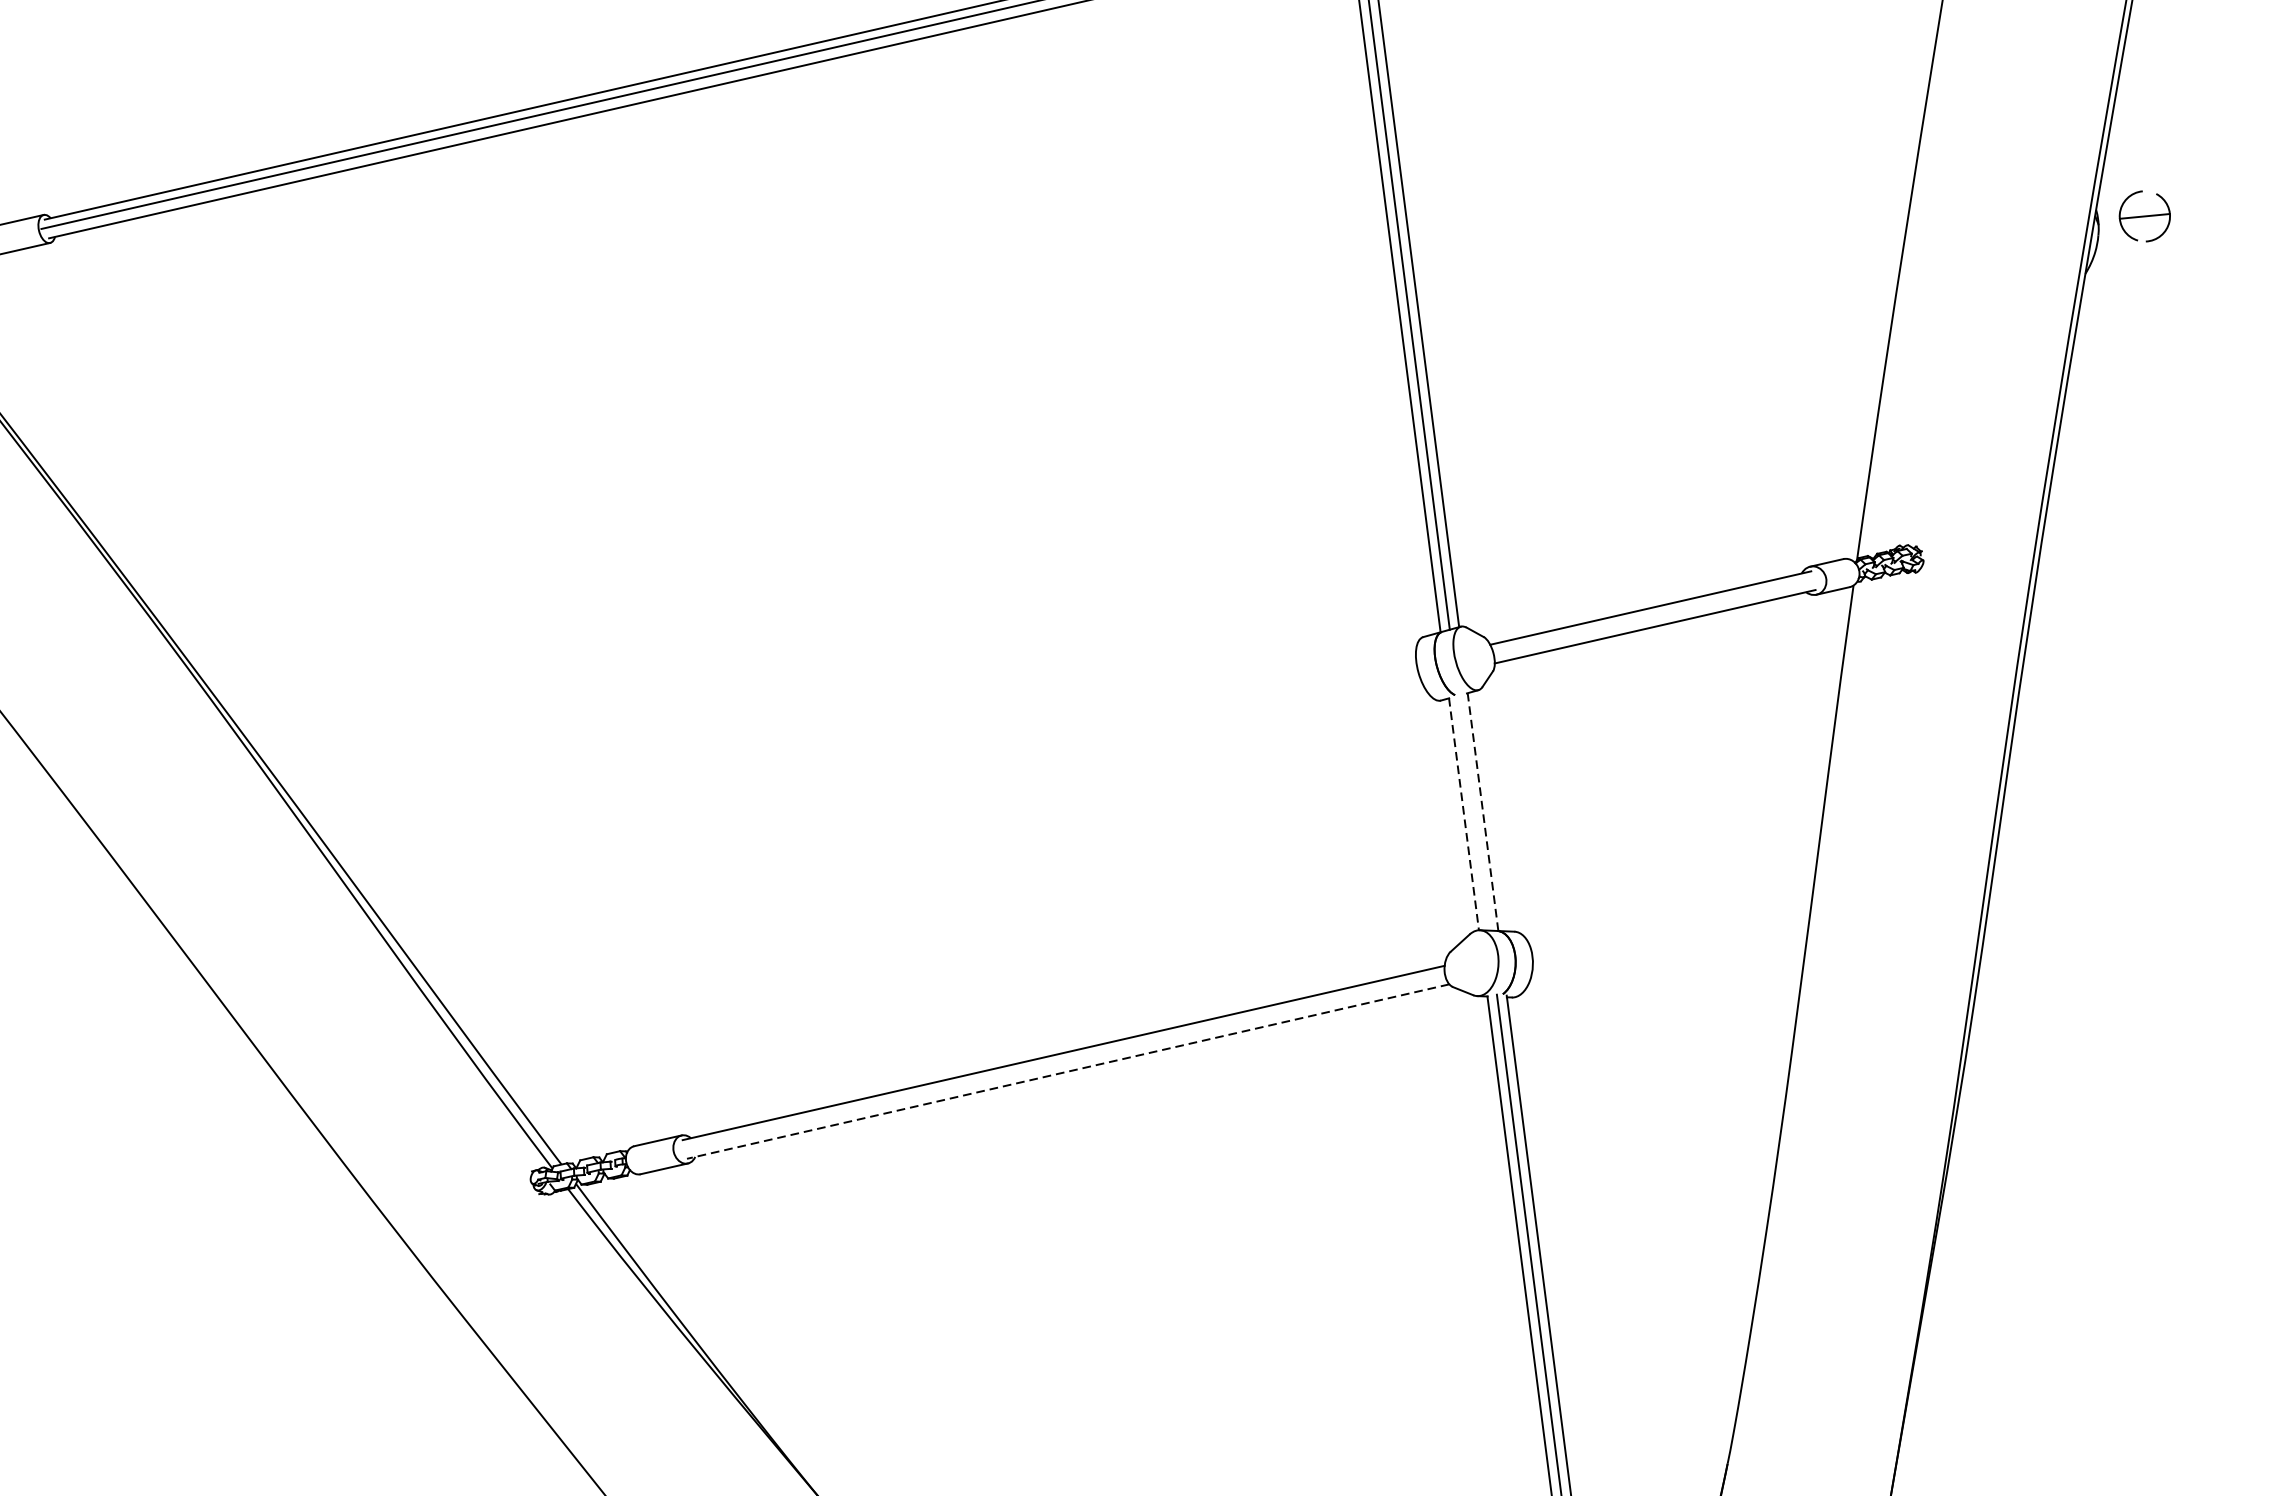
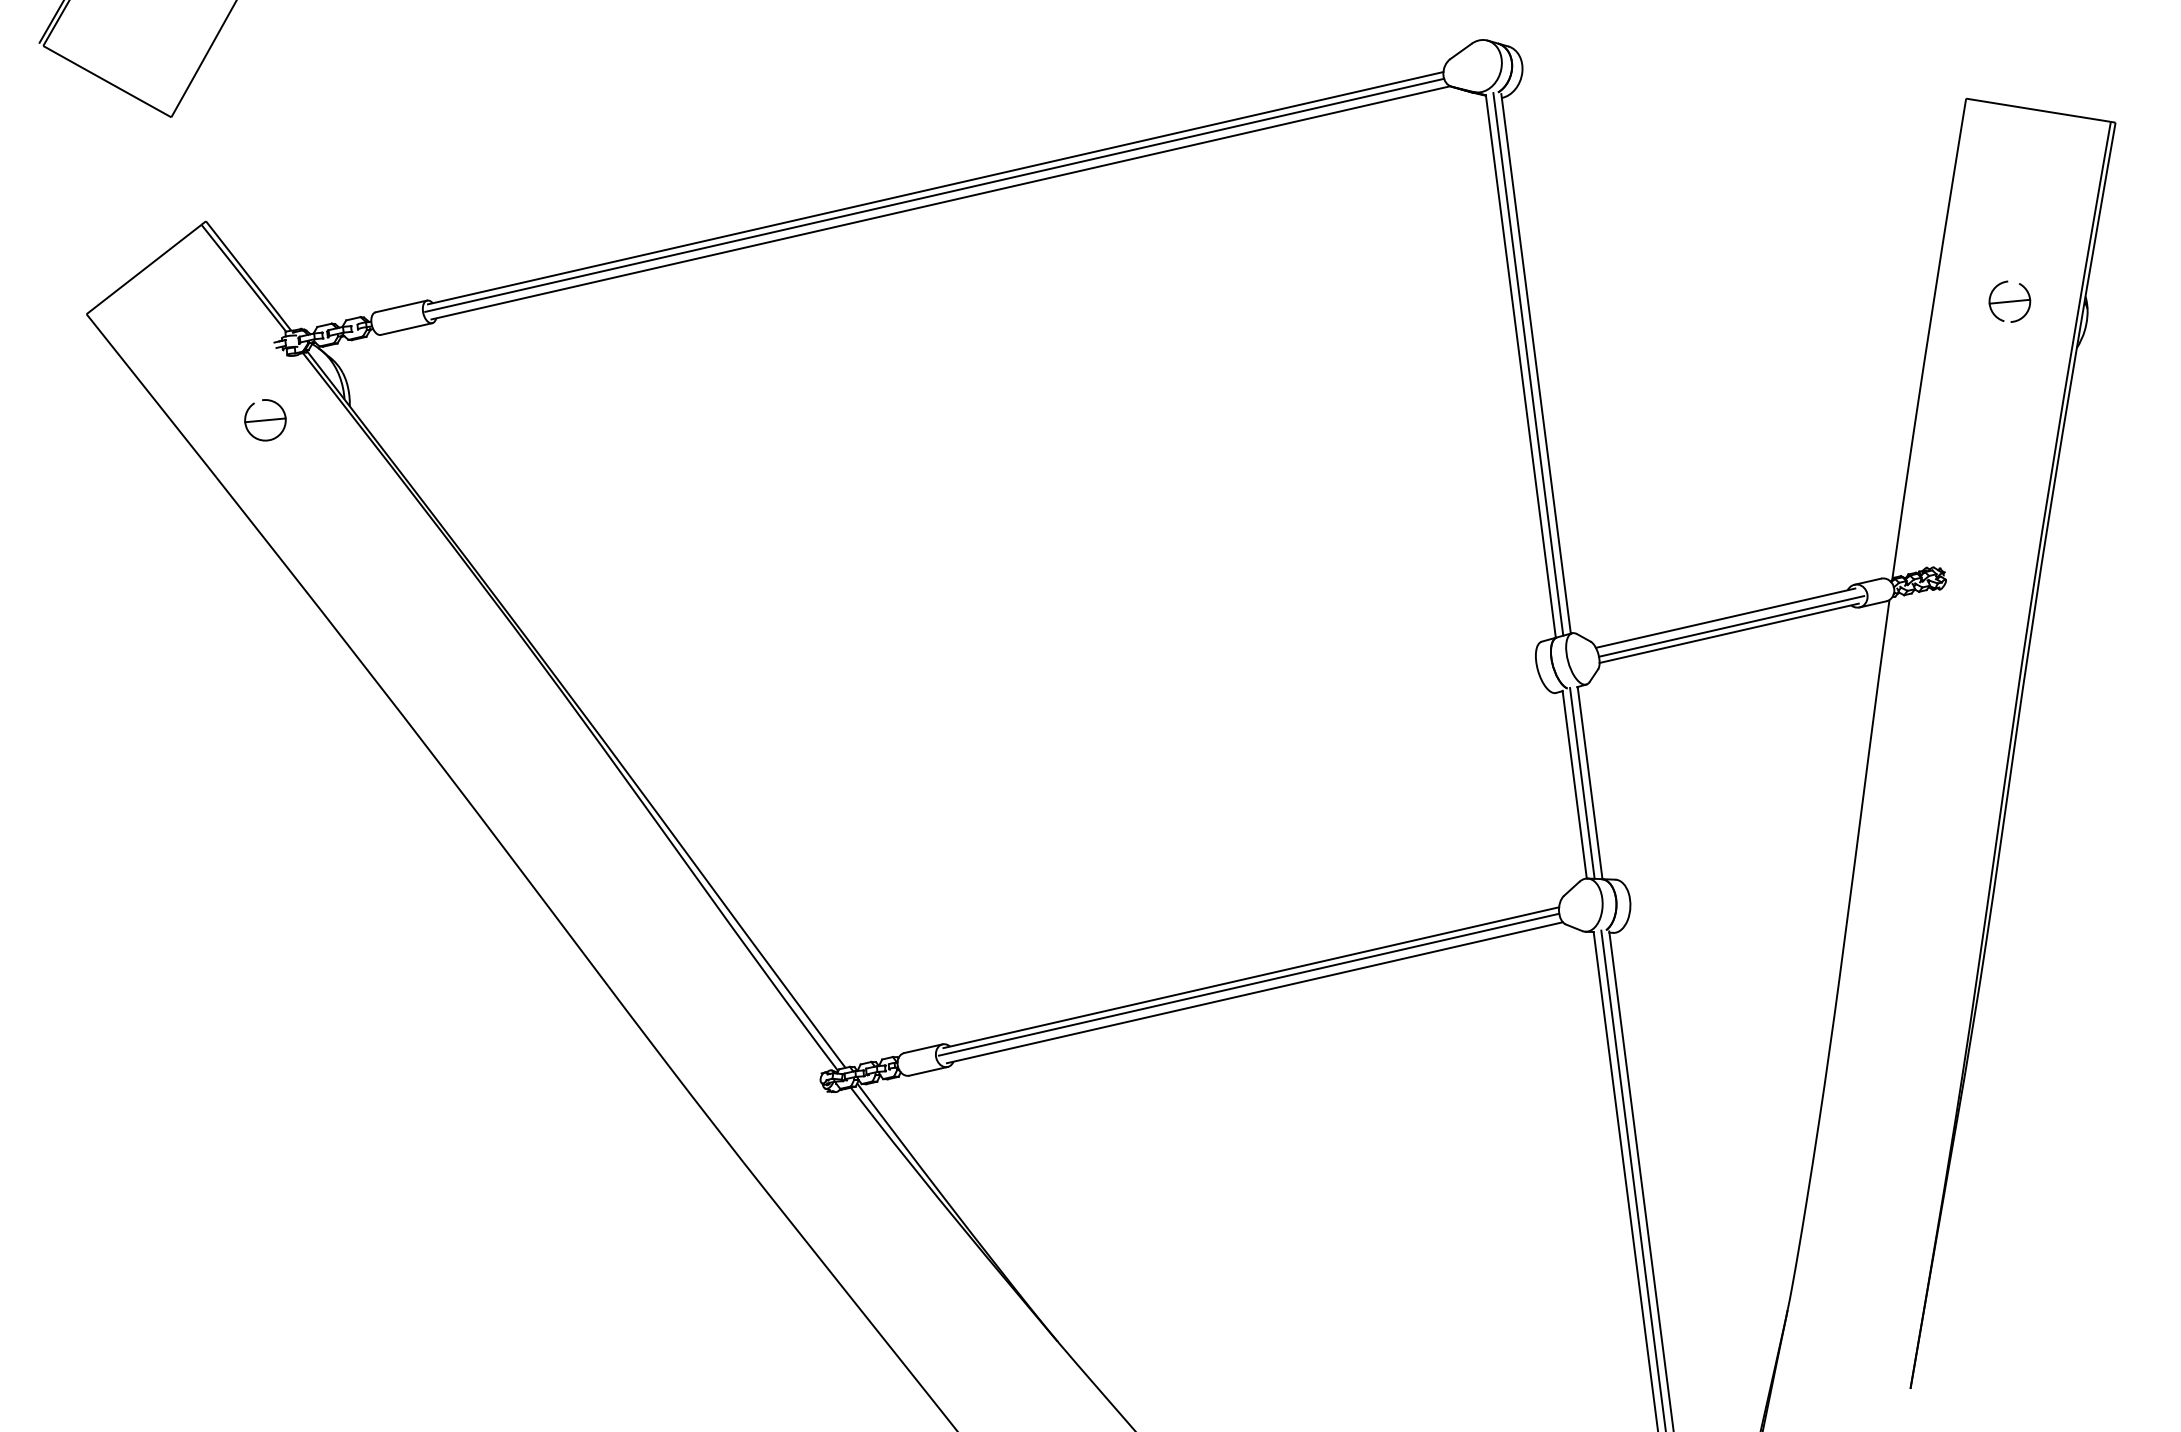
part: (2144, 216) -> (2009, 301), moved
line: (1658, 618) -> (1731, 626), added
line: (1473, 812) -> (1582, 783), added
line: (1483, 812) -> (1590, 783), dashed -> solid
line: (1463, 813) -> (1574, 784), dashed -> solid
line: (1060, 1061) -> (1248, 984), added
line: (1067, 1071) -> (1254, 992), dashed -> solid

